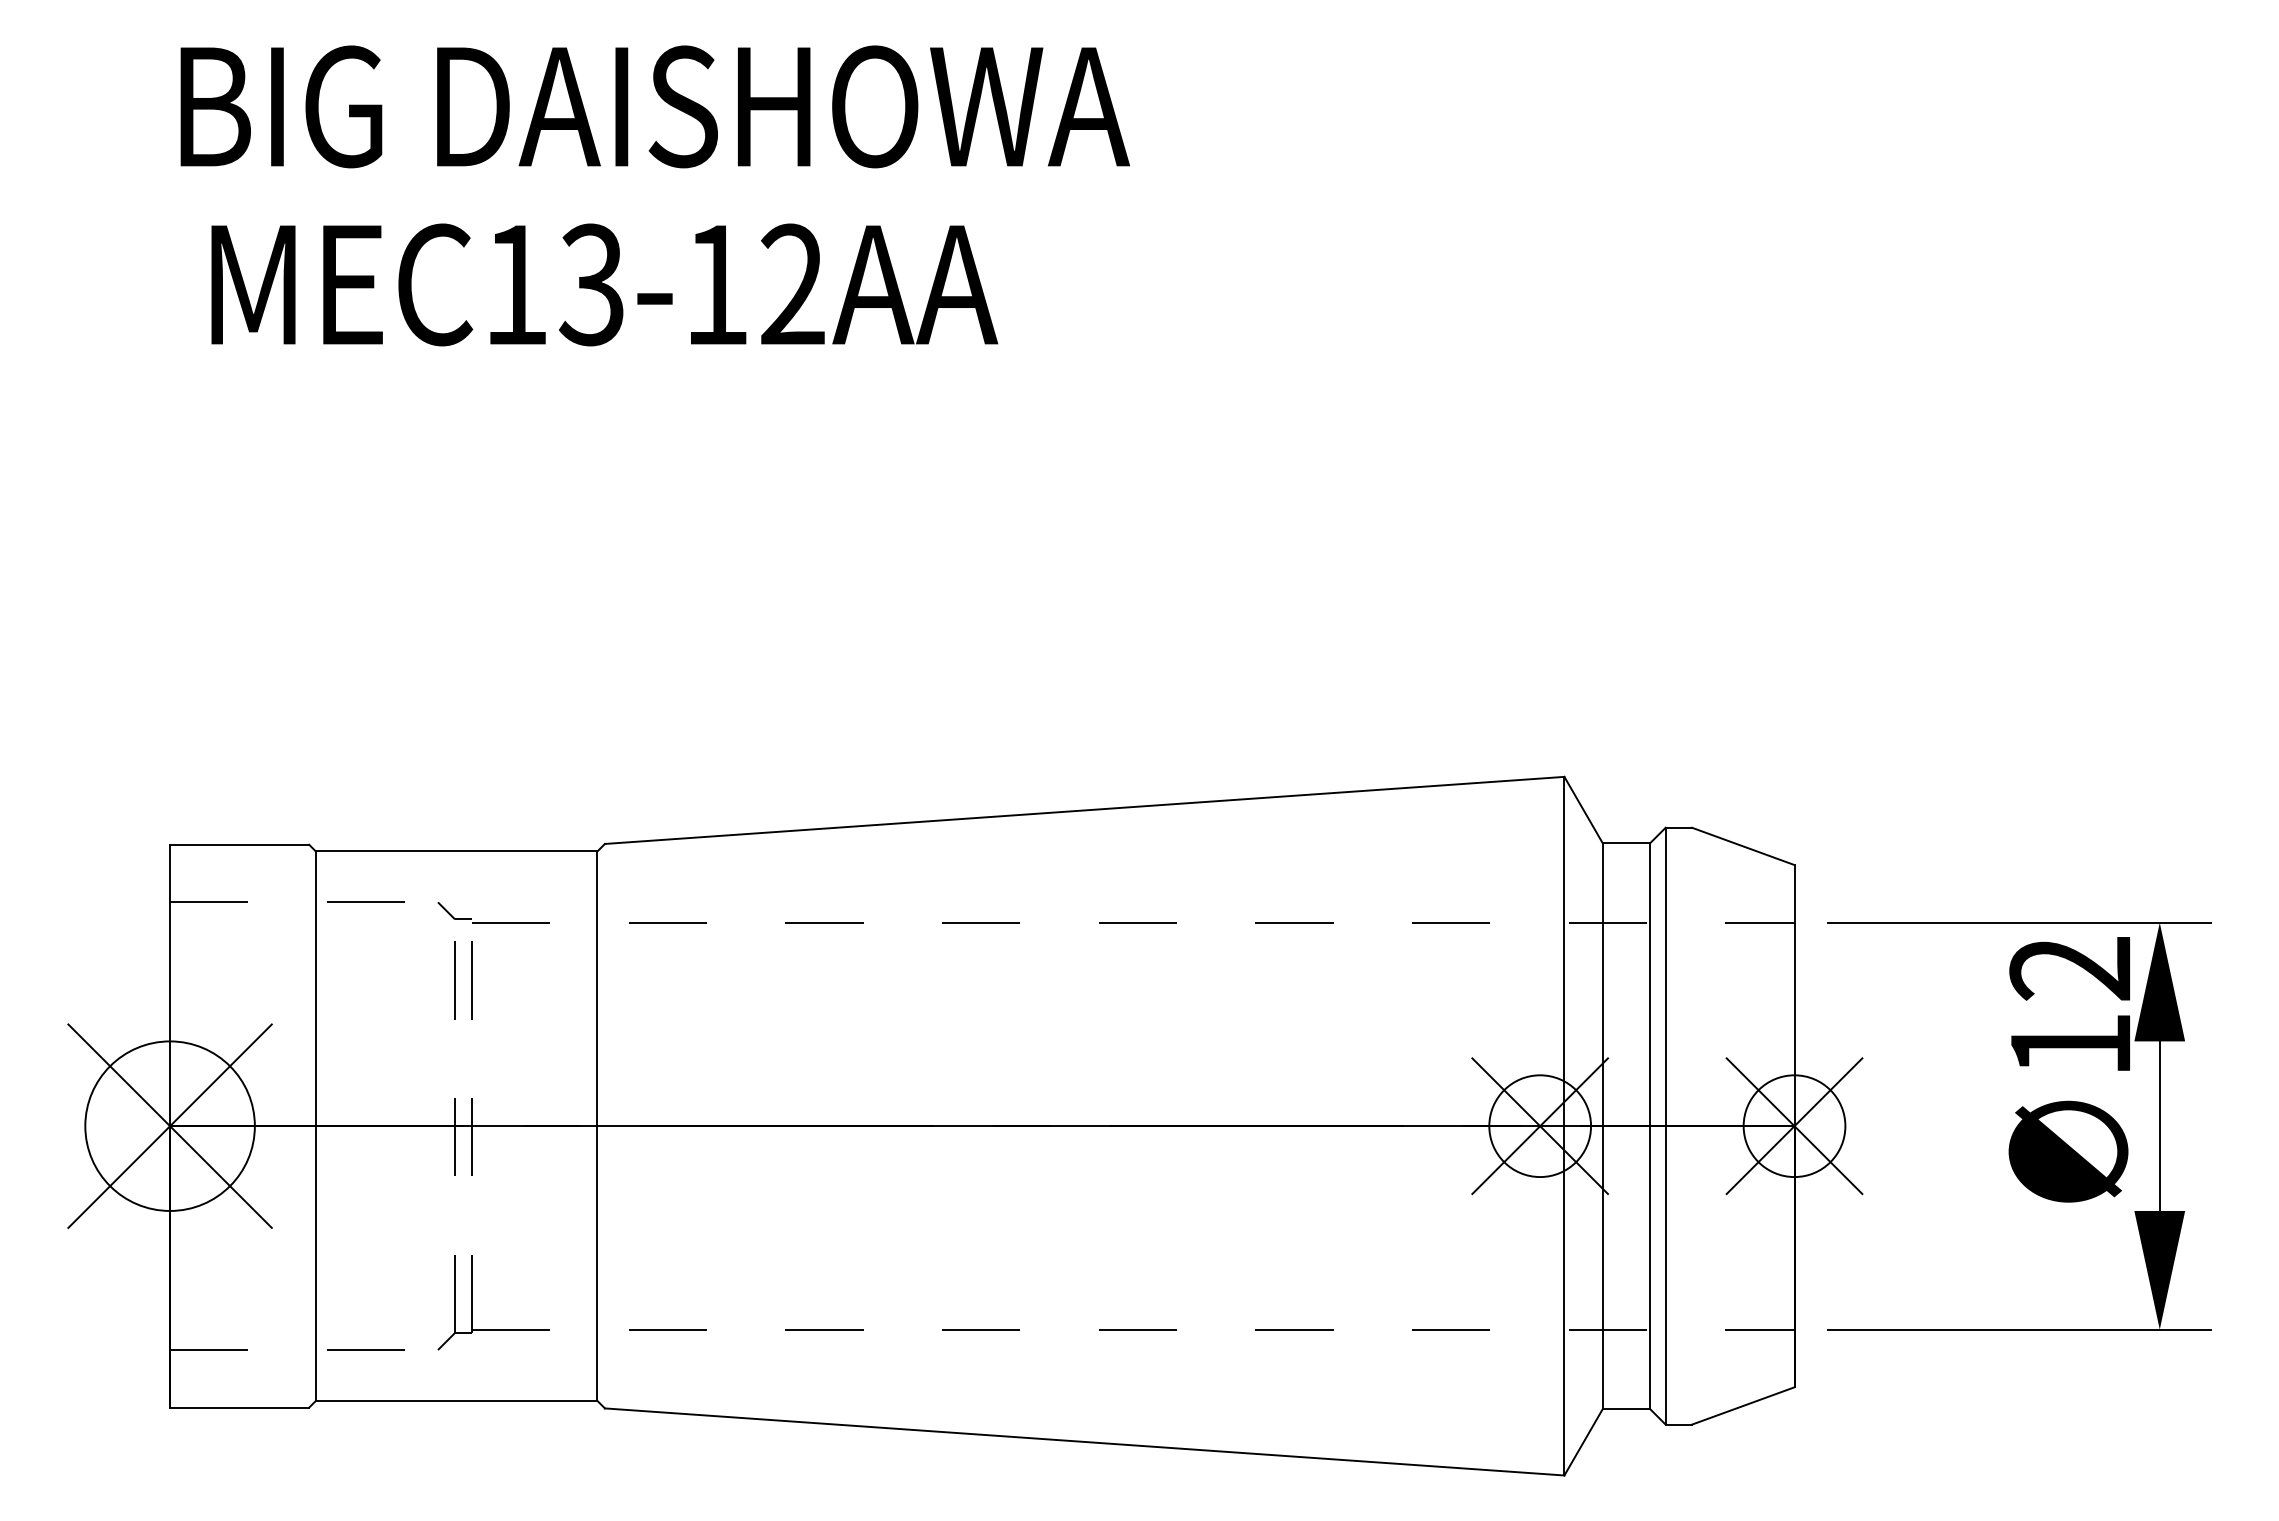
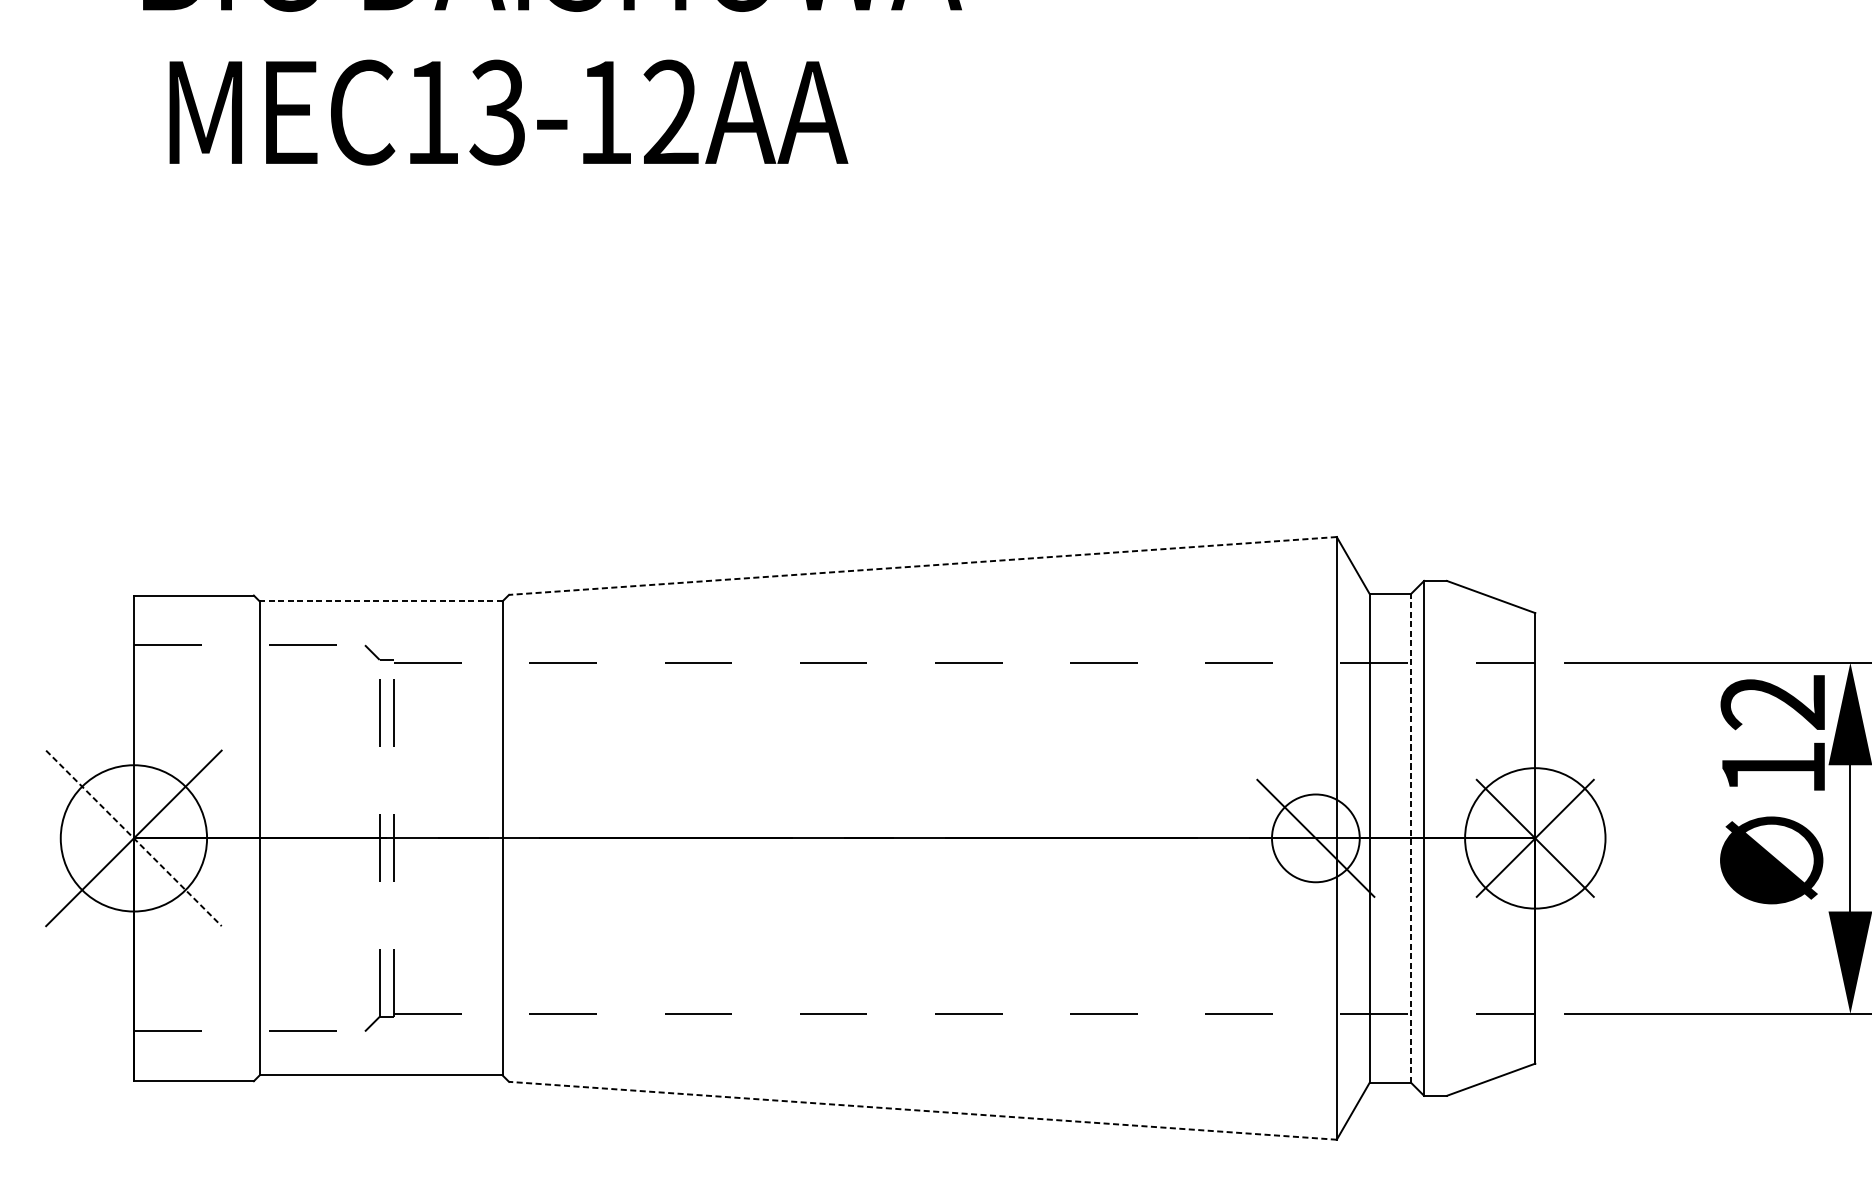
line: (1084, 810) -> (922, 566), solid -> dashed
line: (456, 851) -> (380, 601), solid -> dashed
line: (1650, 1125) -> (1411, 837), solid -> dashed
line: (170, 1126) -> (134, 838), solid -> dashed
line: (1540, 1126) -> (1316, 838), removed
circle: (1794, 1126) -> (1535, 838), size x1.6
line: (1084, 1441) -> (922, 1110), solid -> dashed

